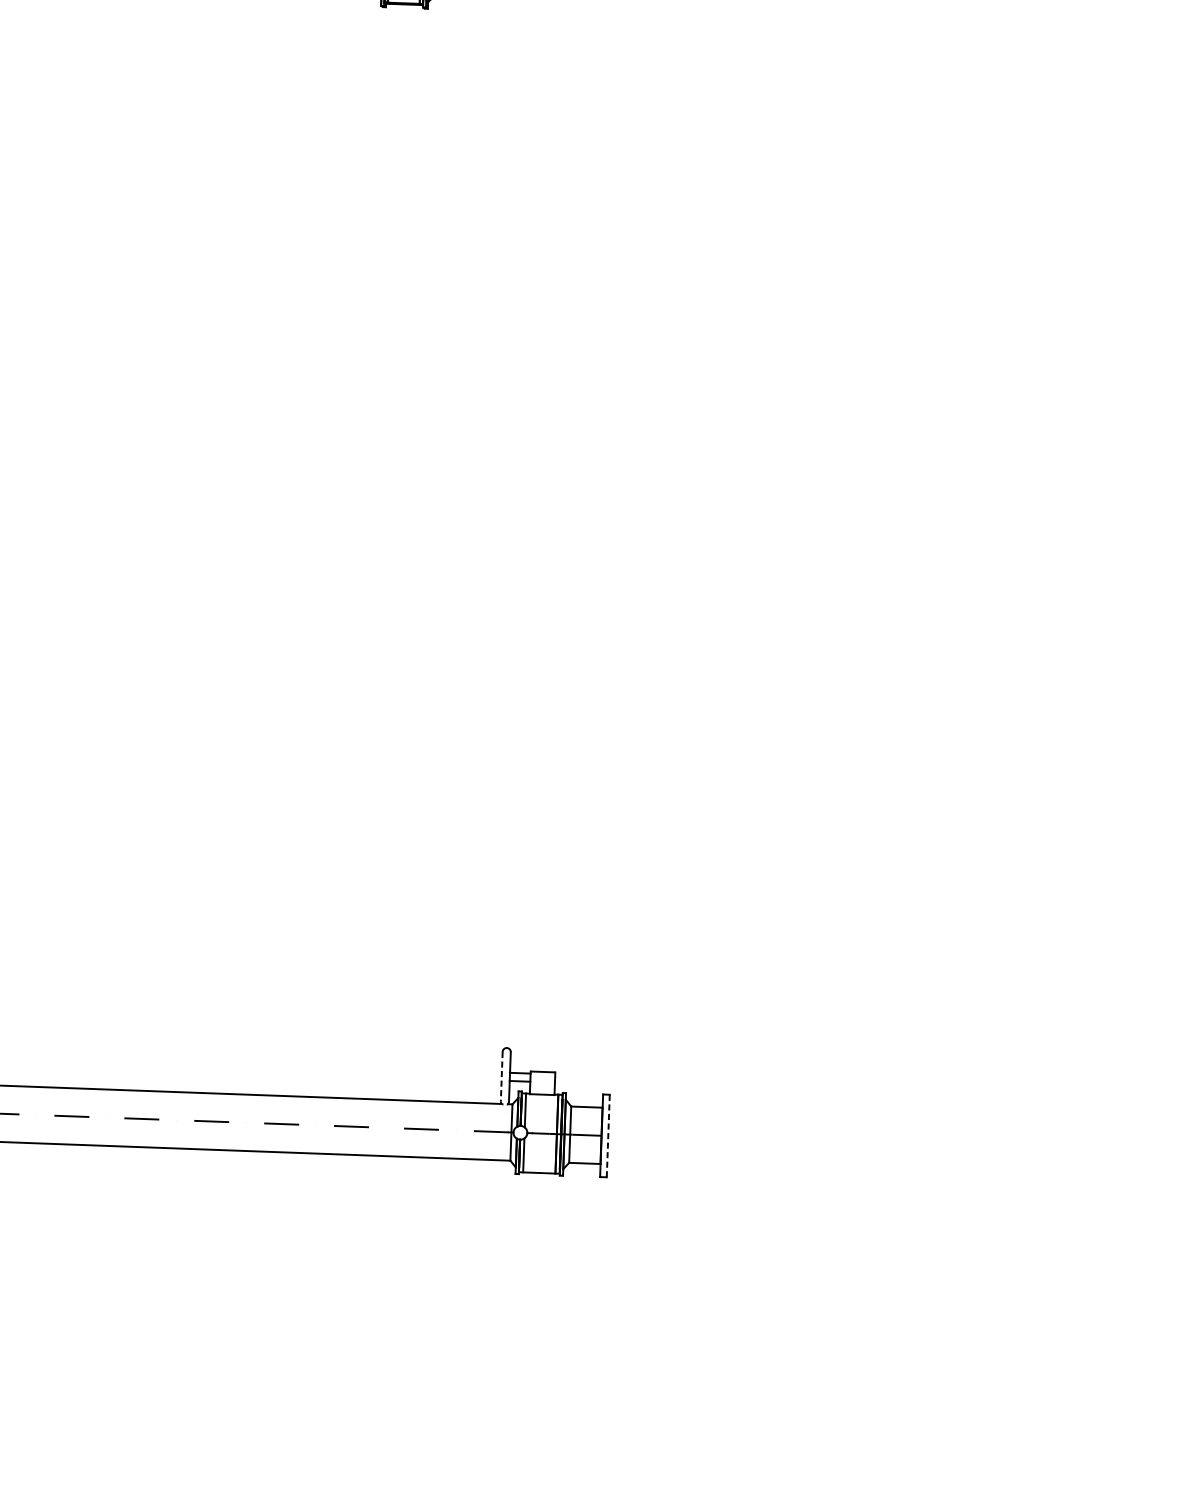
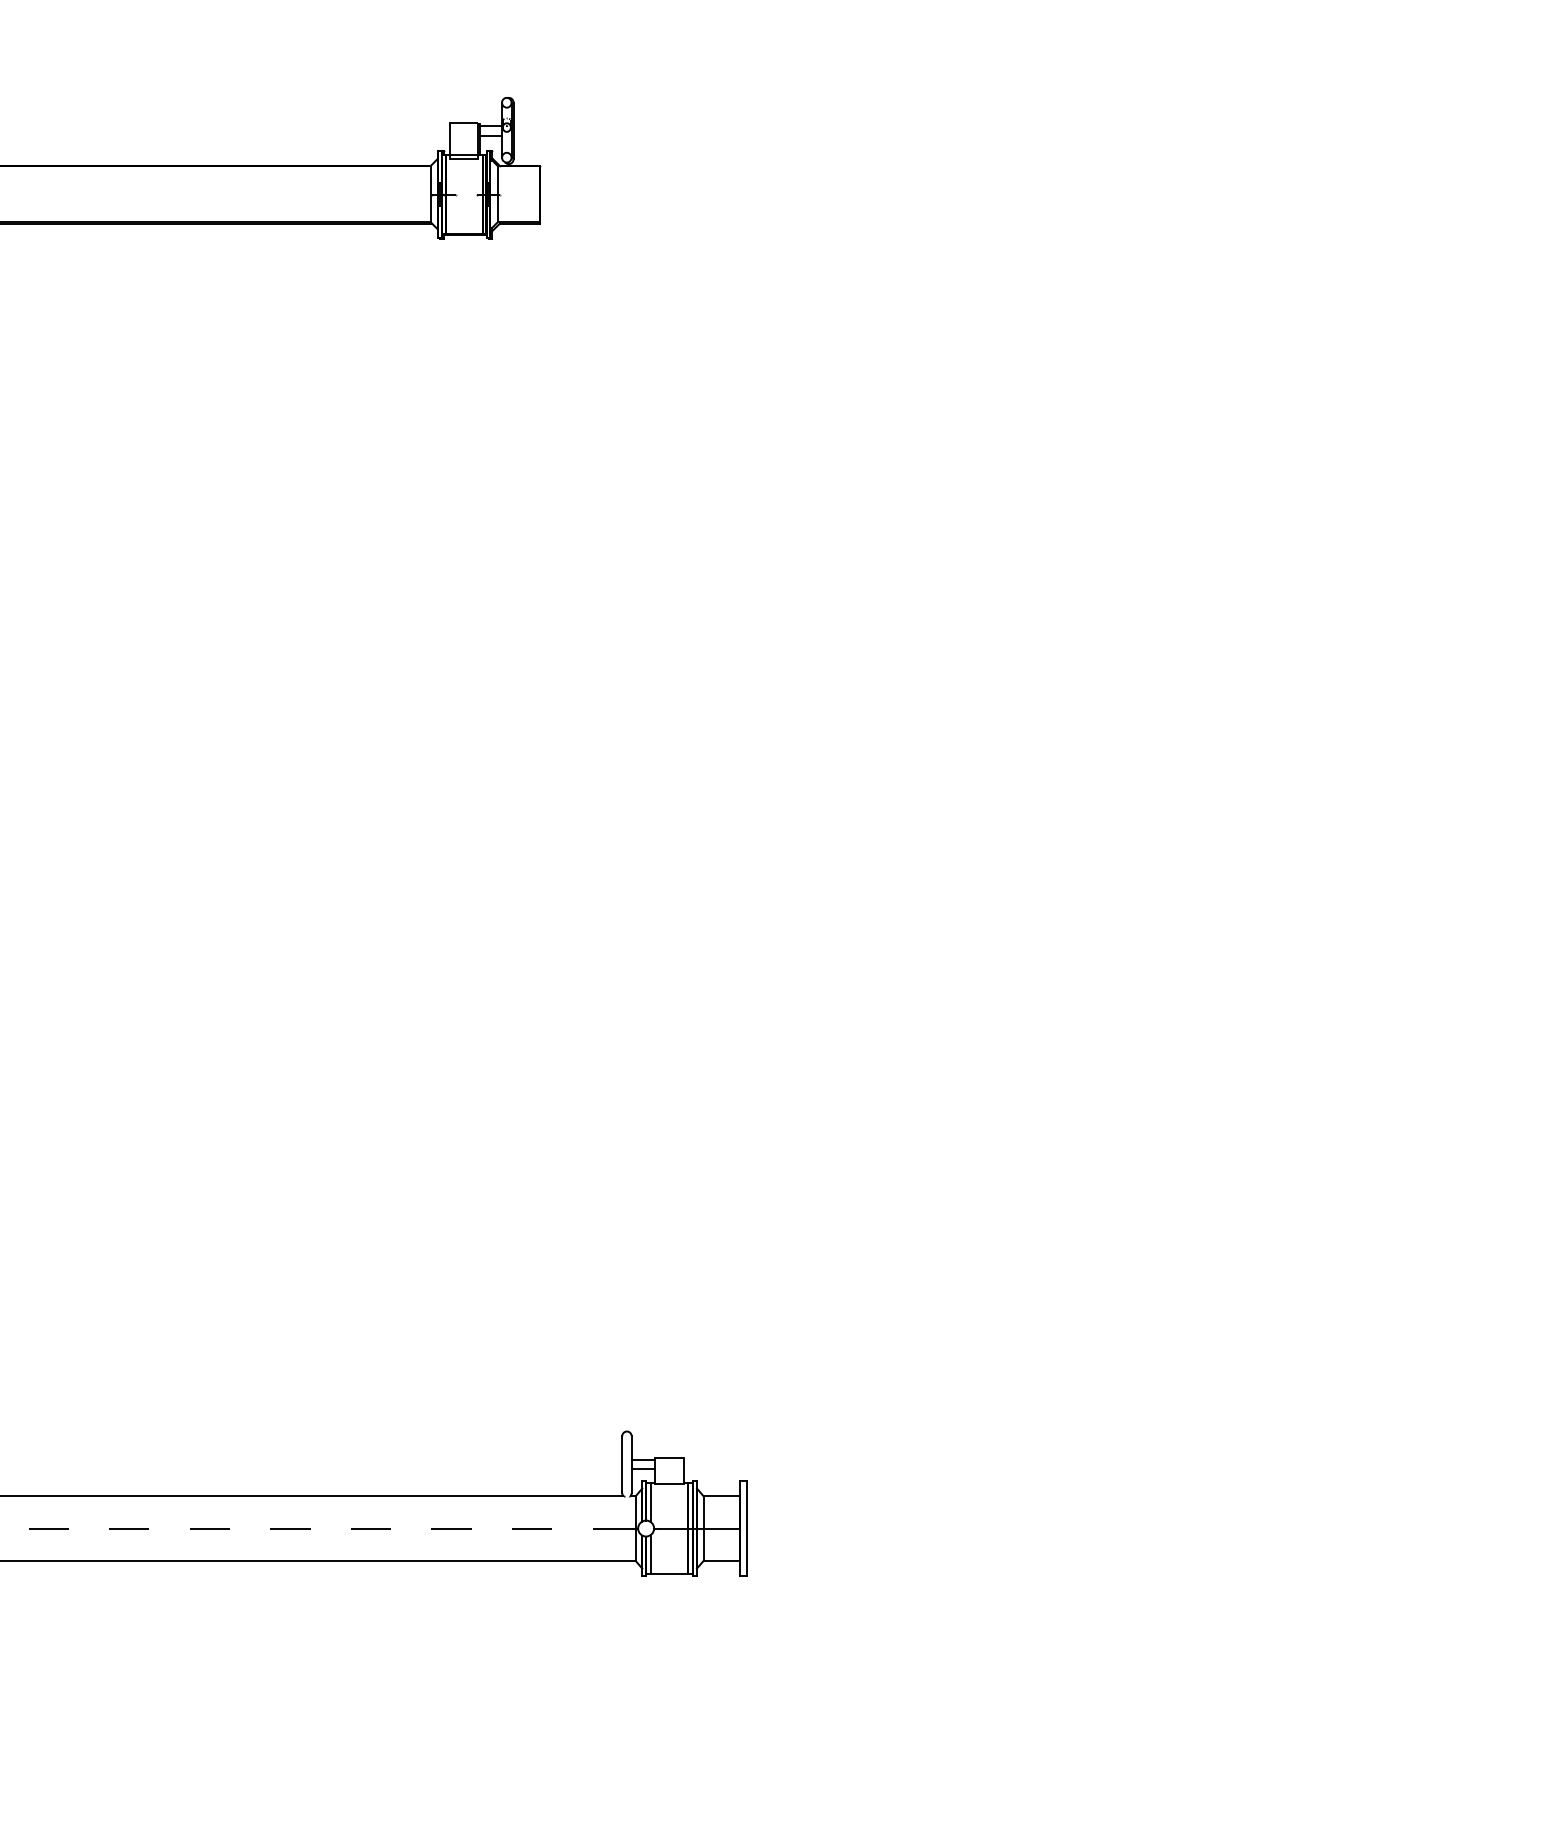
line: (501, 1077) -> (622, 1465), dashed -> solid
line: (608, 1136) -> (747, 1528), dashed -> solid

